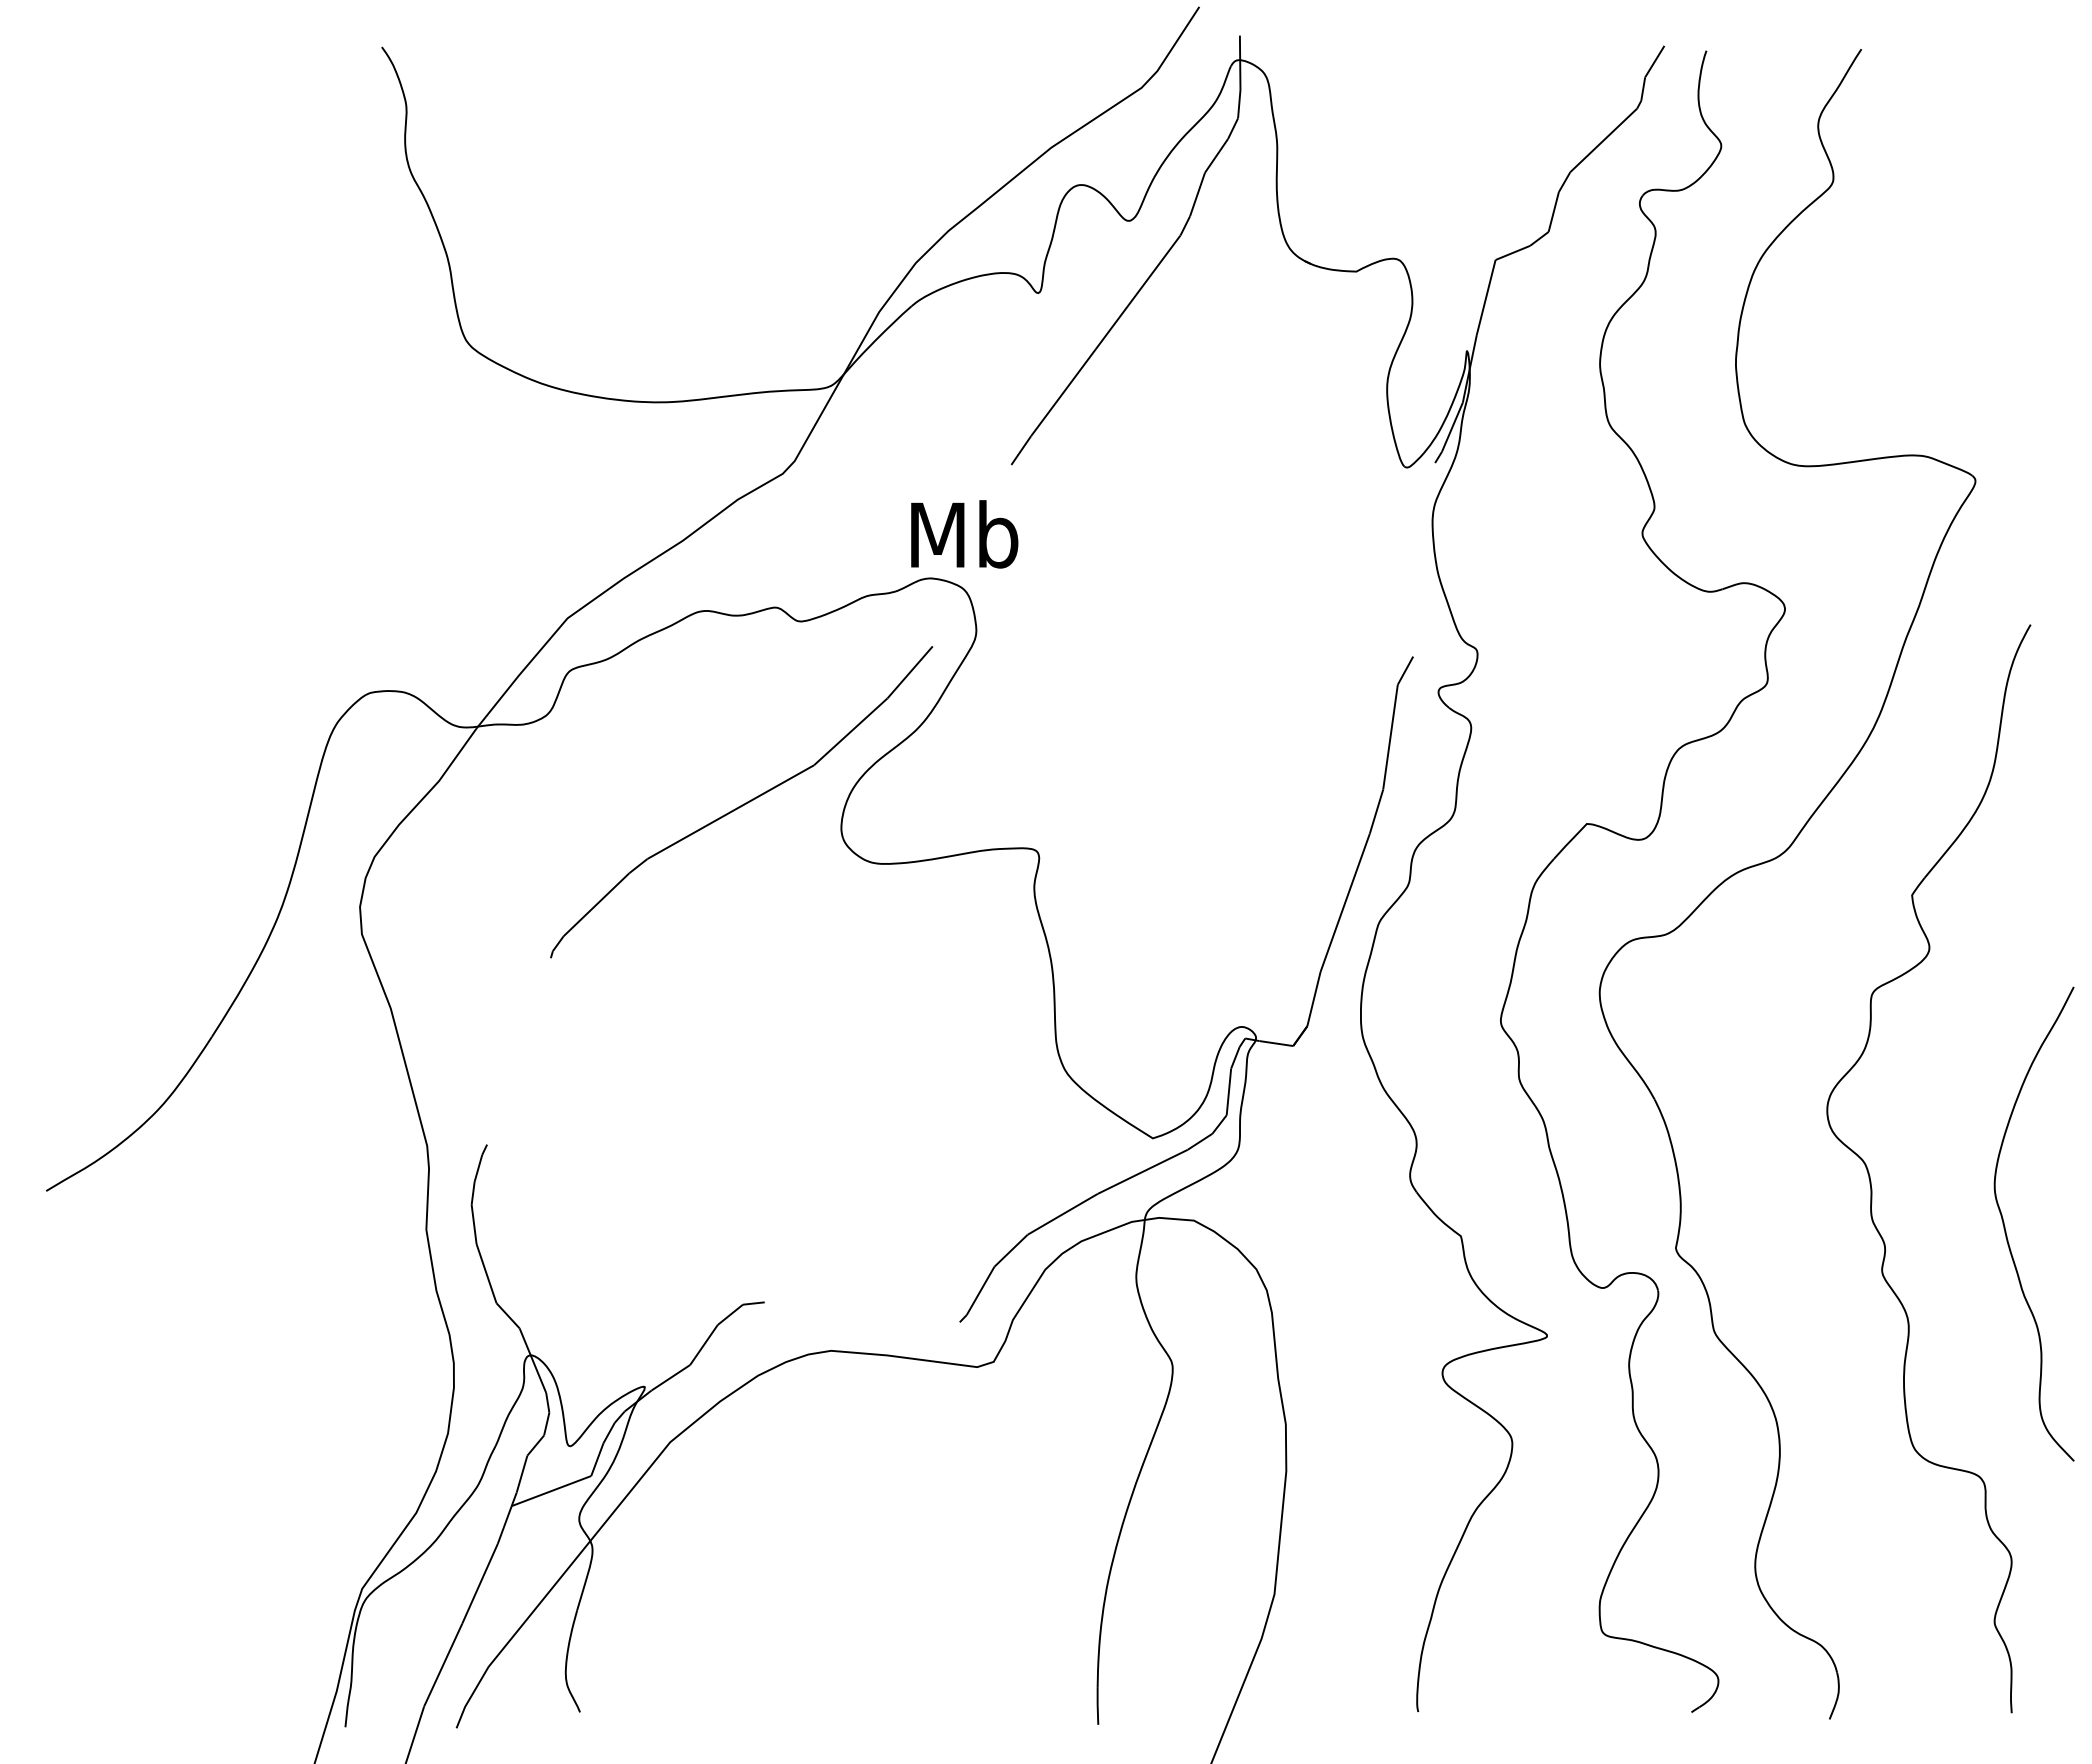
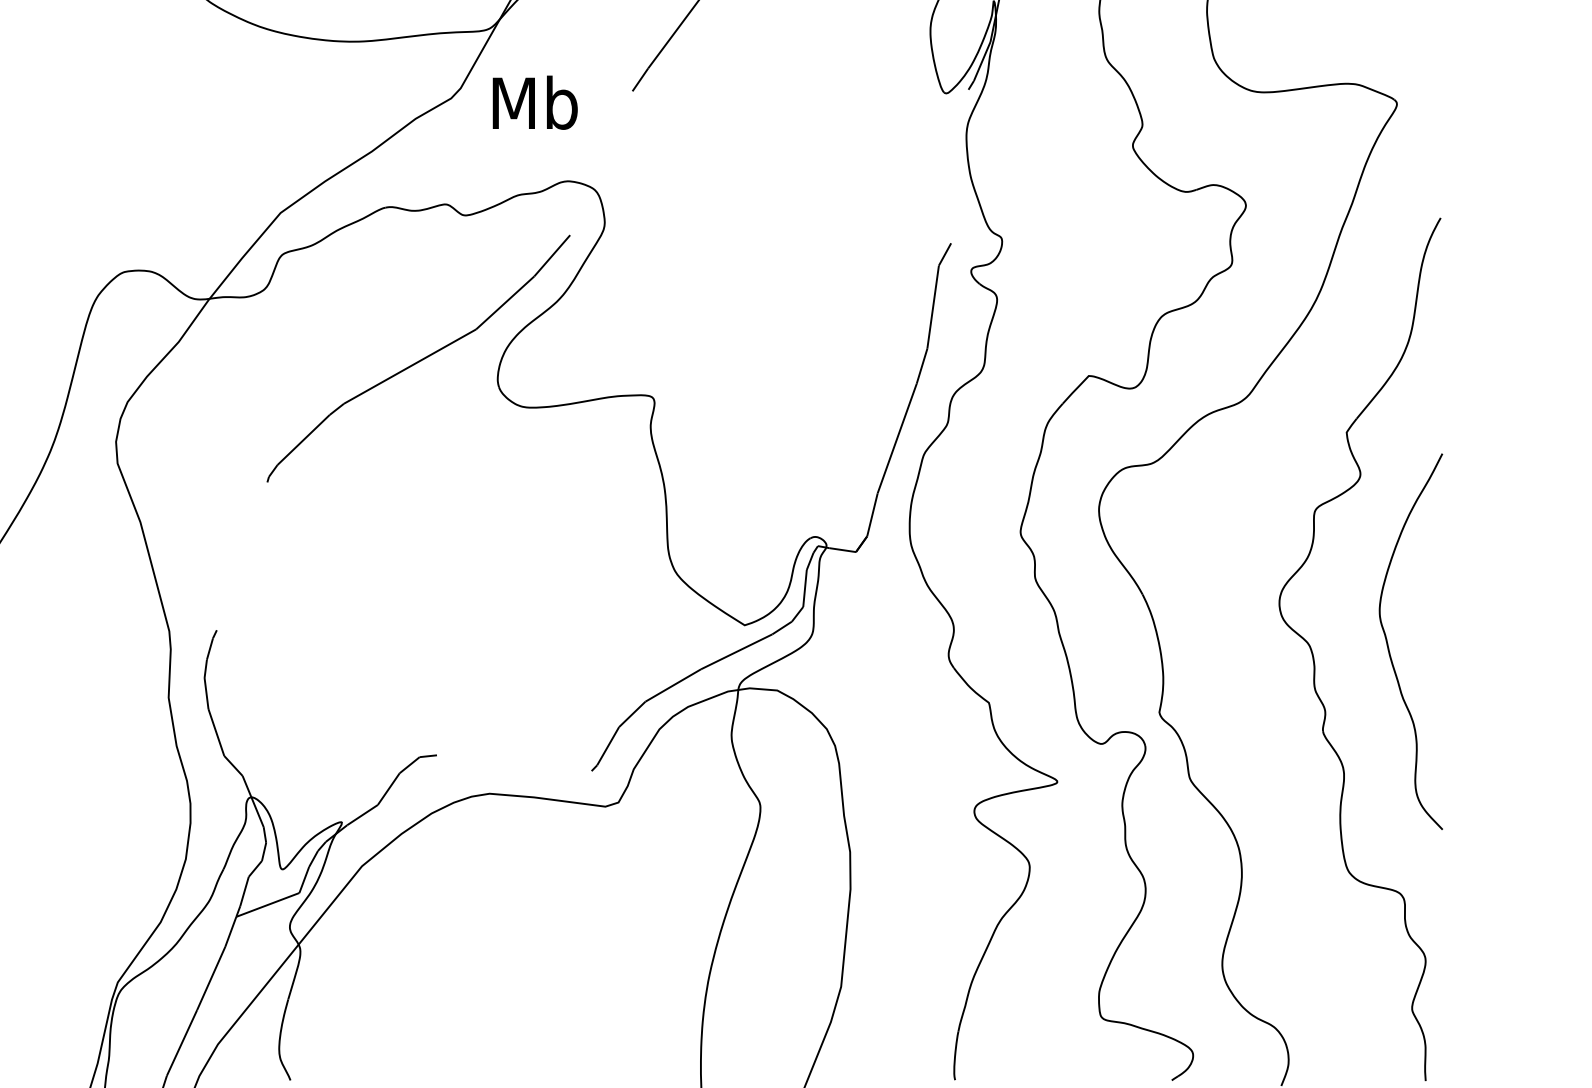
text: (964, 534) -> (535, 102), moved
curve: (2005, 1226) -> (1388, 643), moved

